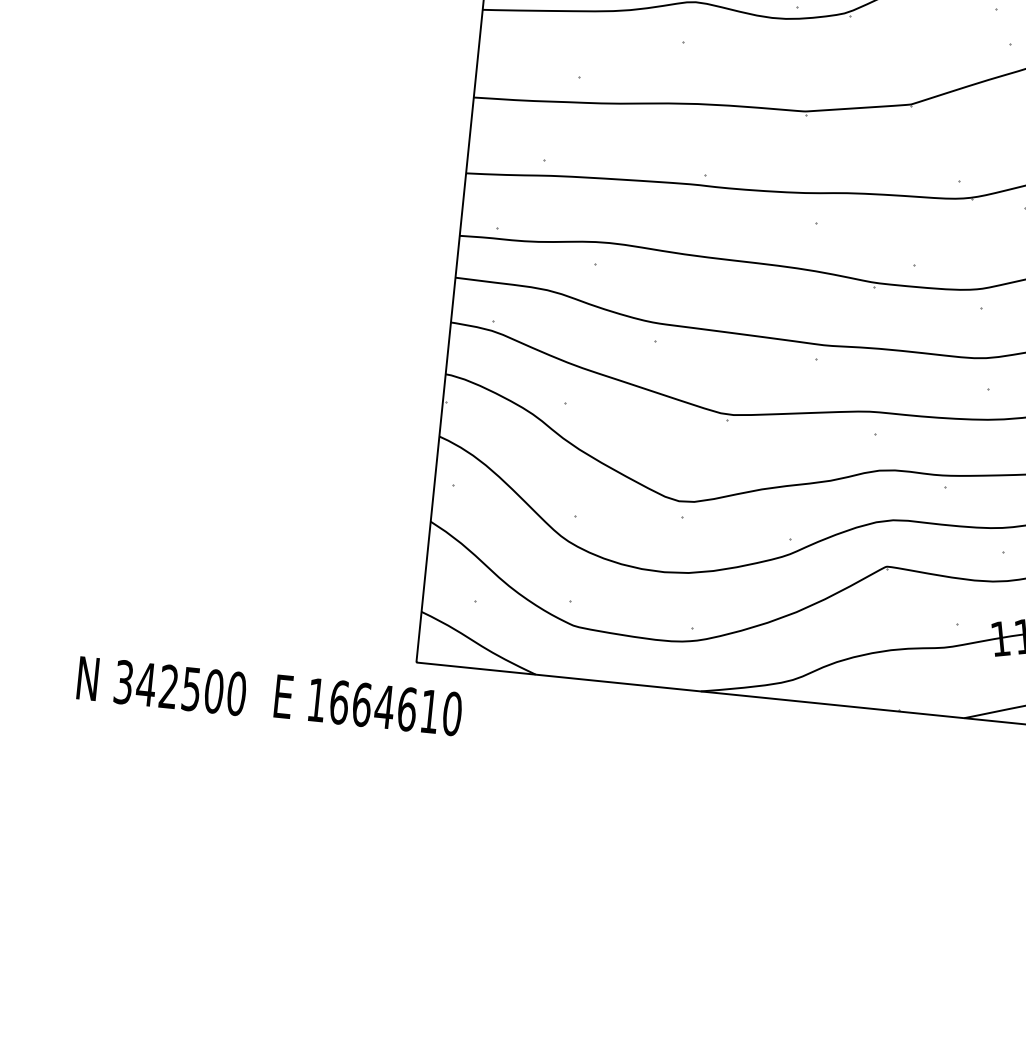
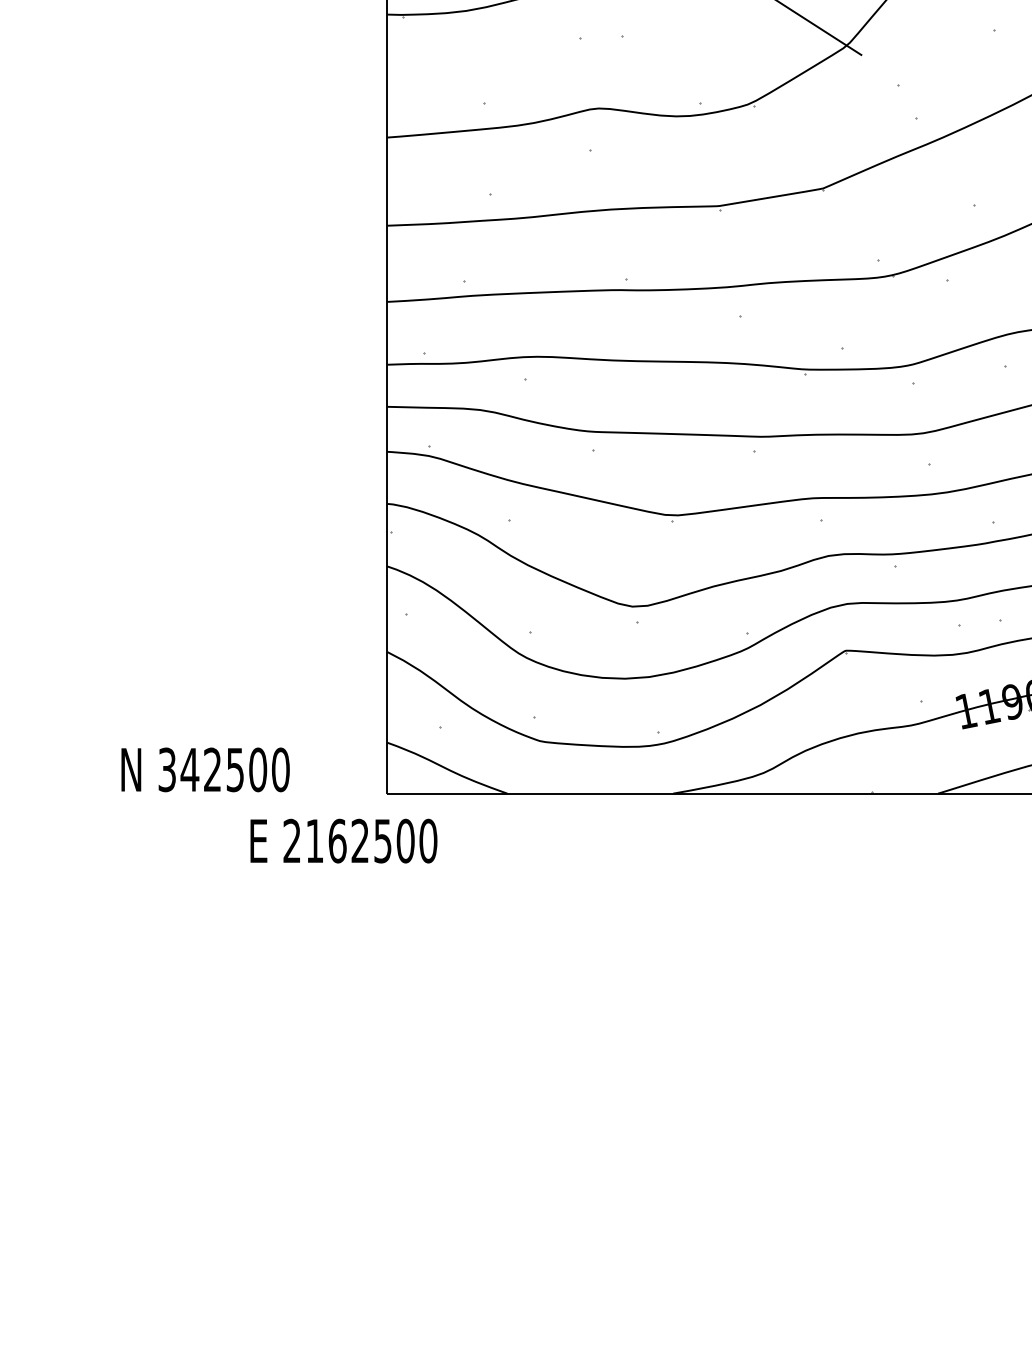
text: (161, 685) -> (205, 769), moved
text: (372, 705) -> (348, 840), 1664610 -> 2162500

